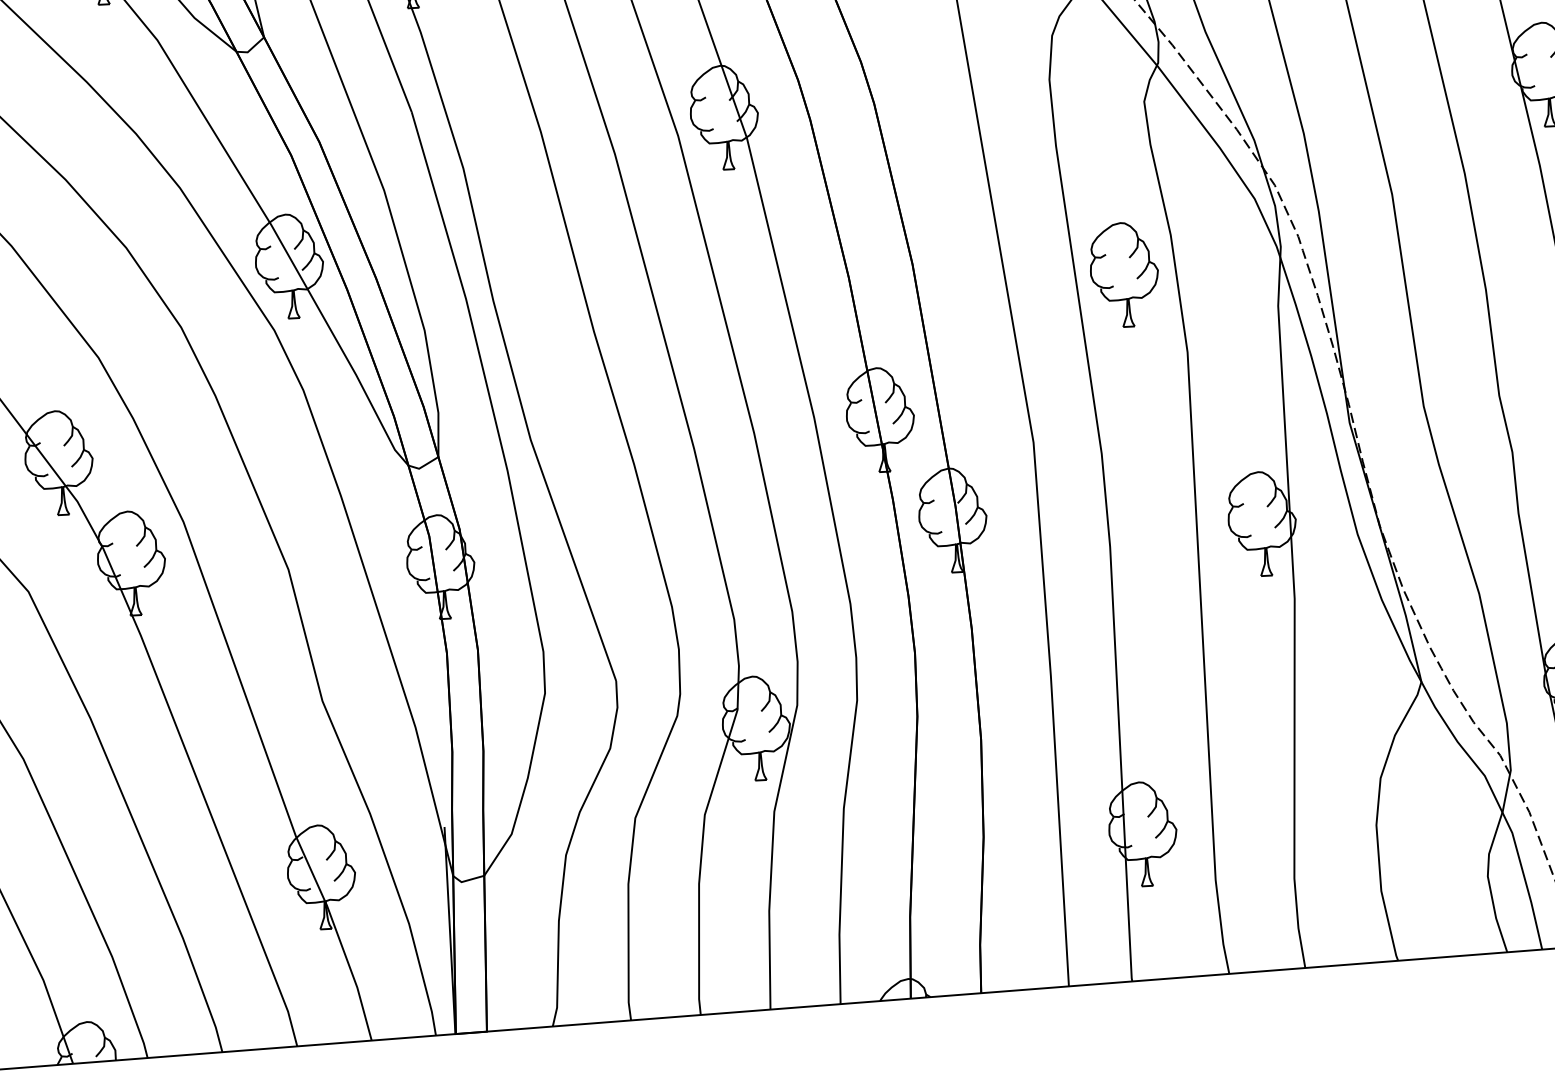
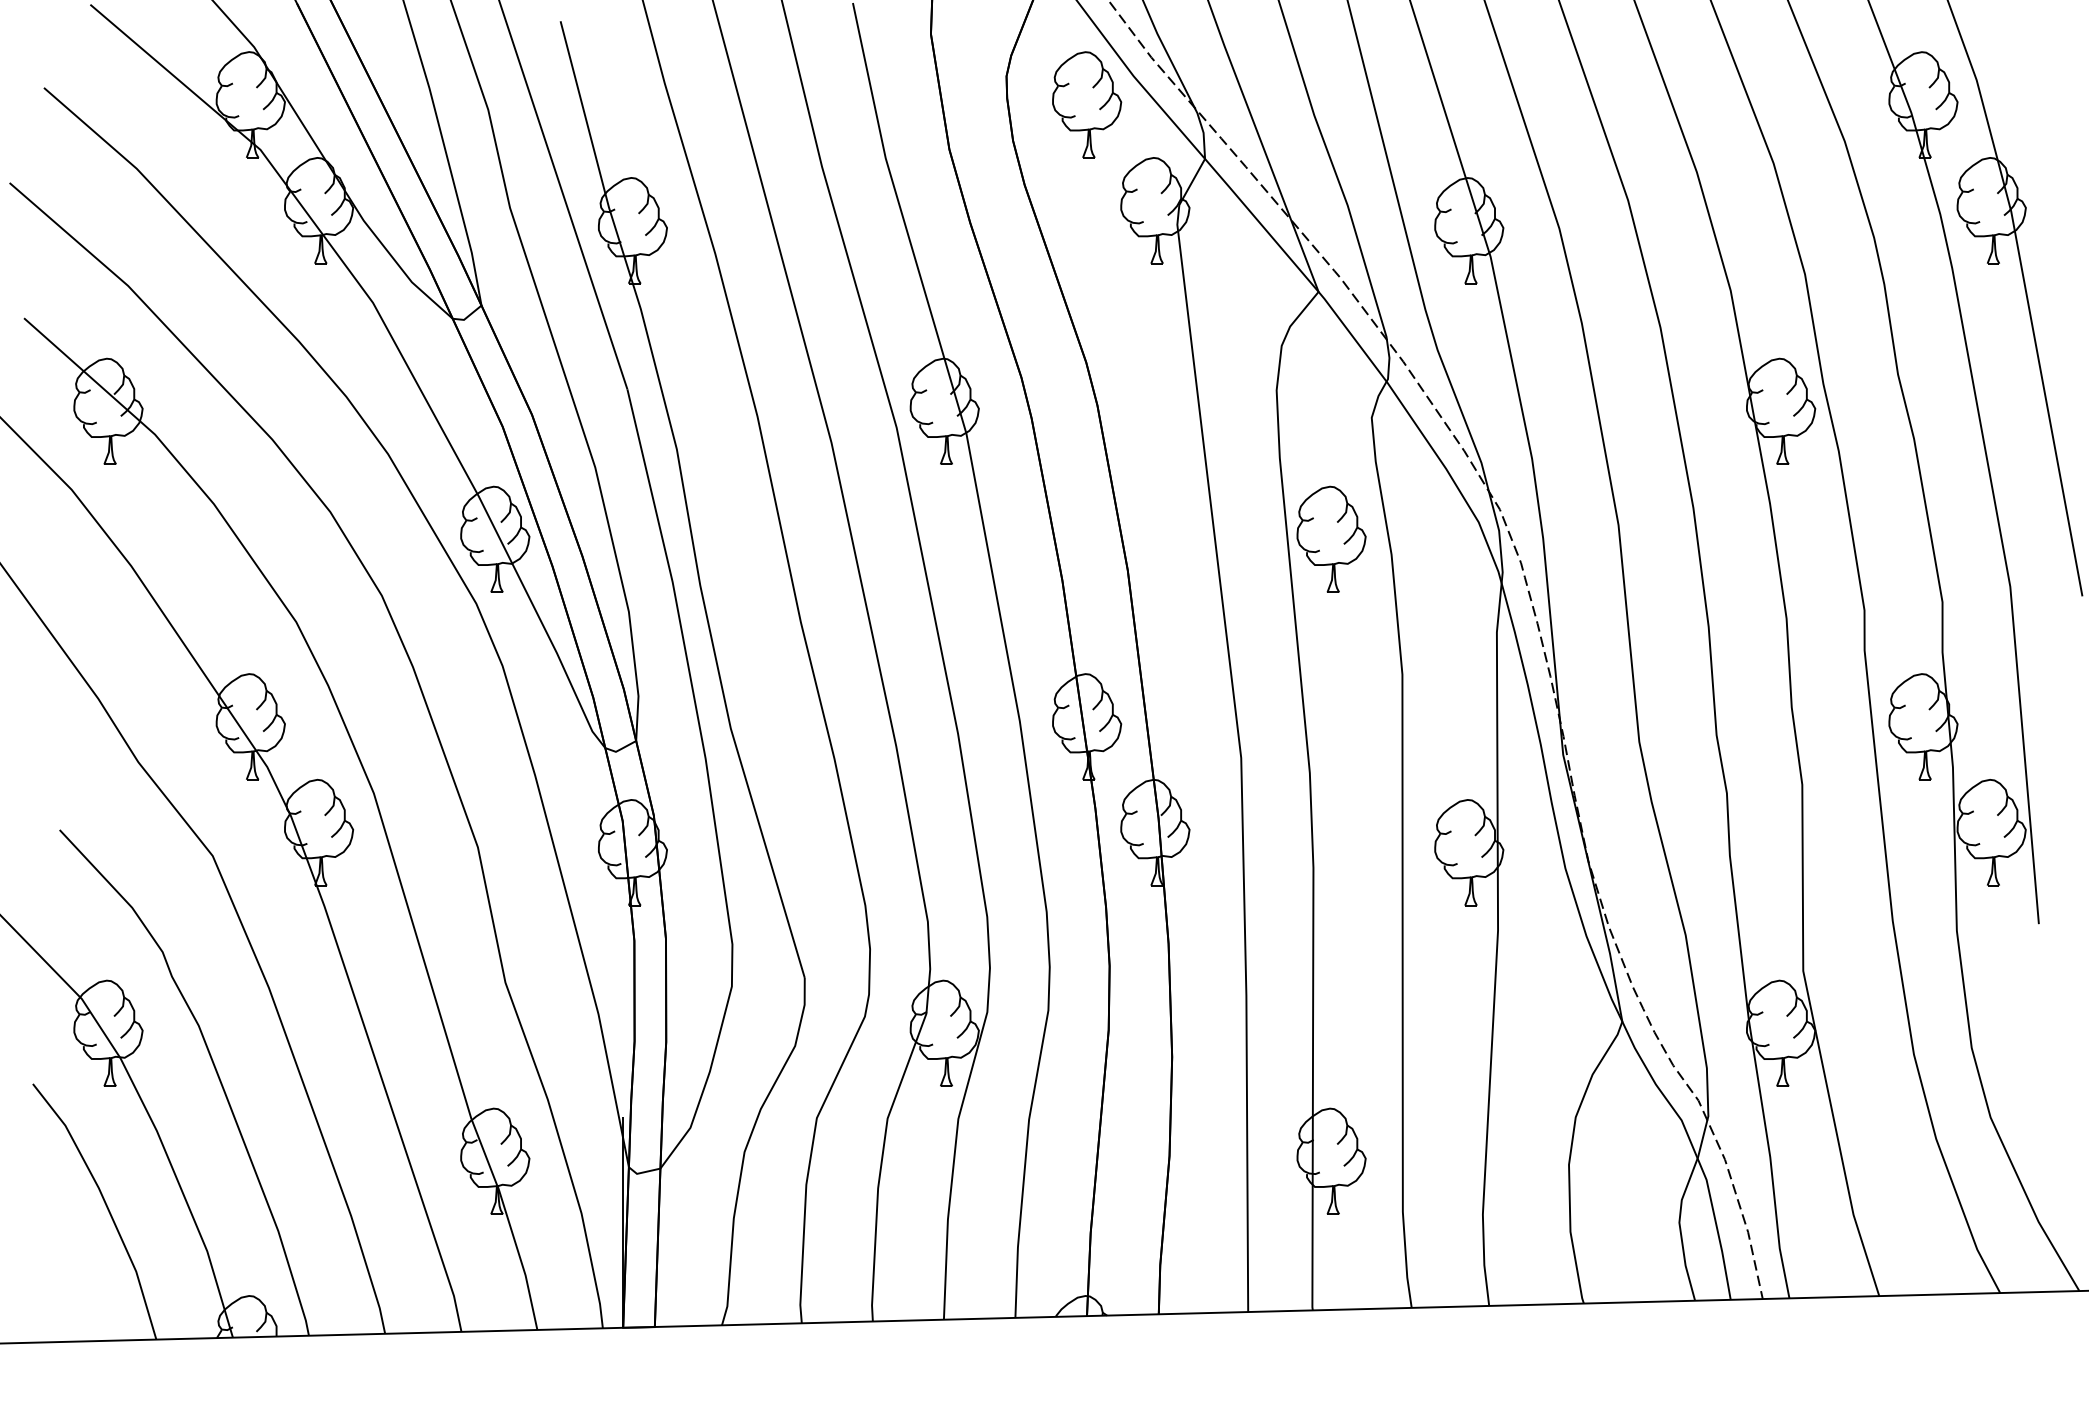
part: (1124, 273) -> (1331, 538), moved

